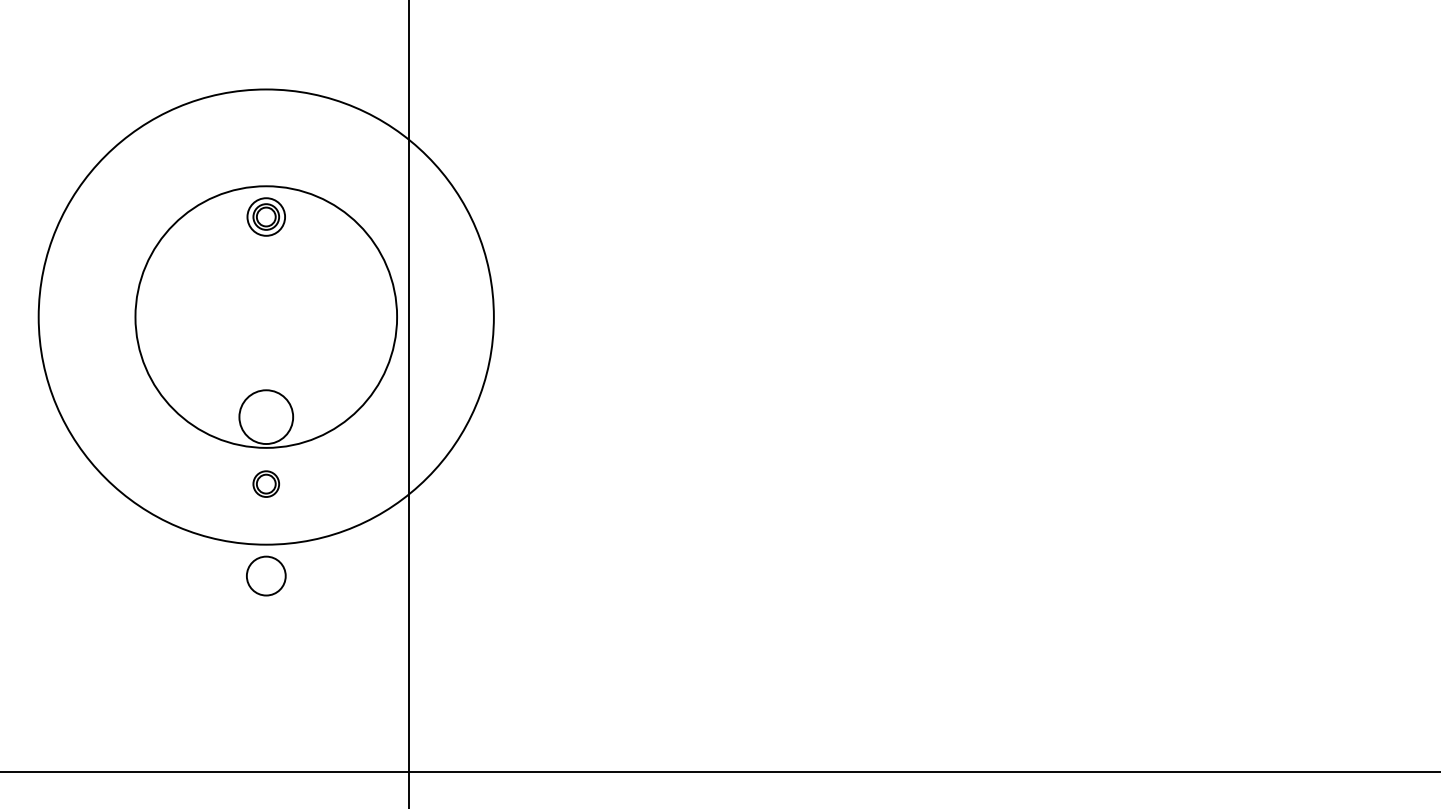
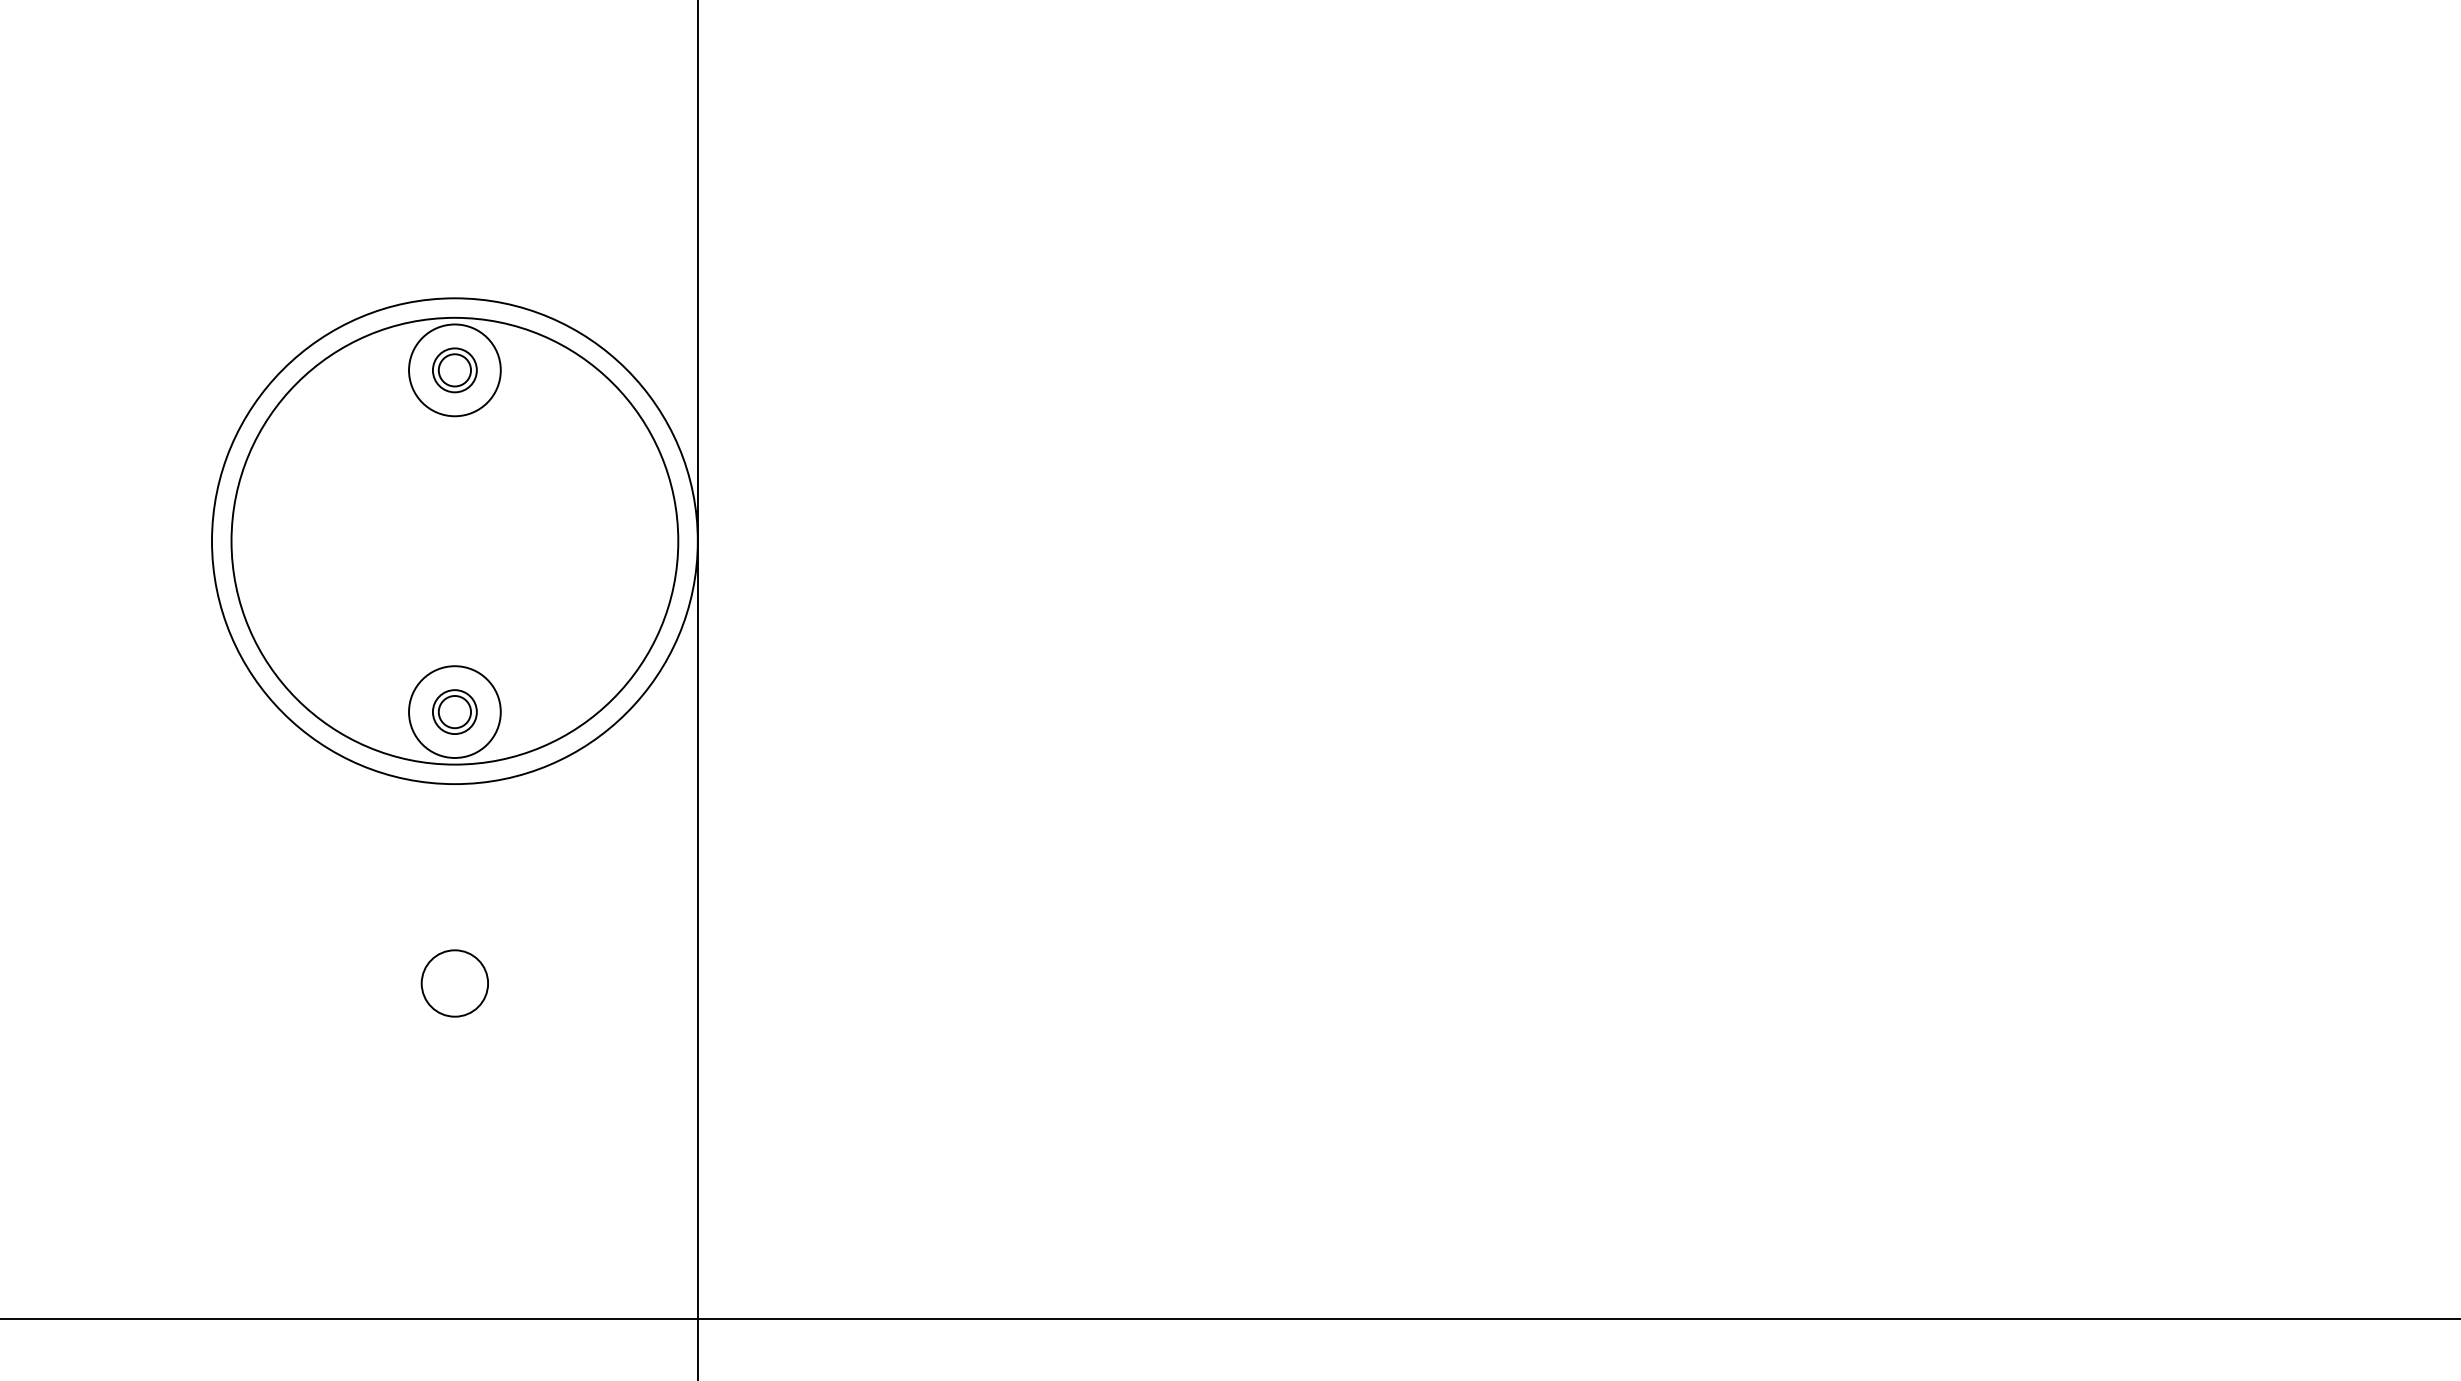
circle: (266, 216) -> (455, 369), size x1.43
circle: (266, 316) -> (455, 540), size x0.62
part: (265, 483) -> (453, 710), moved

